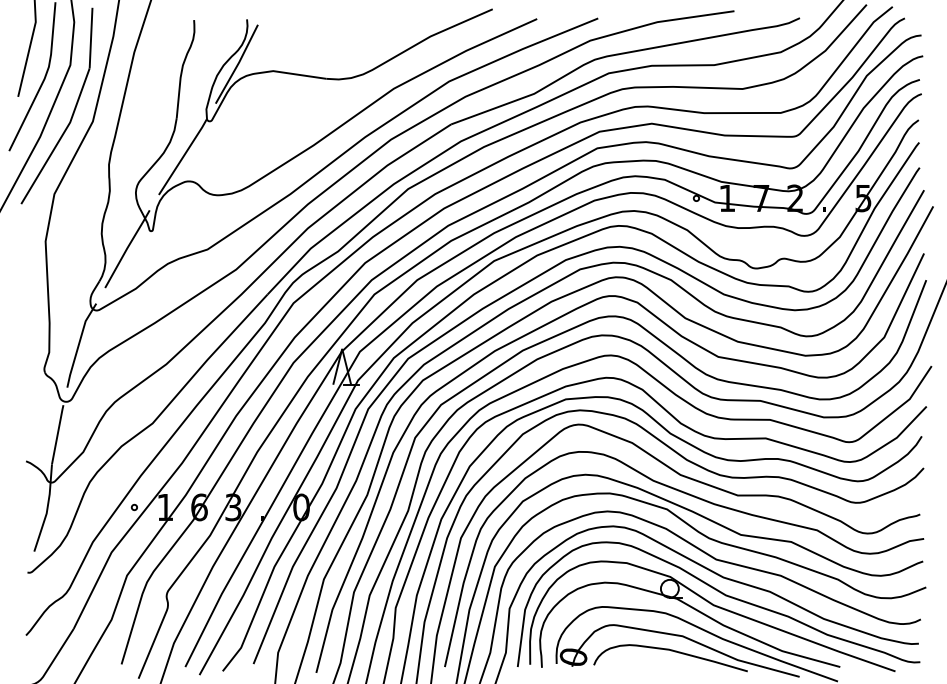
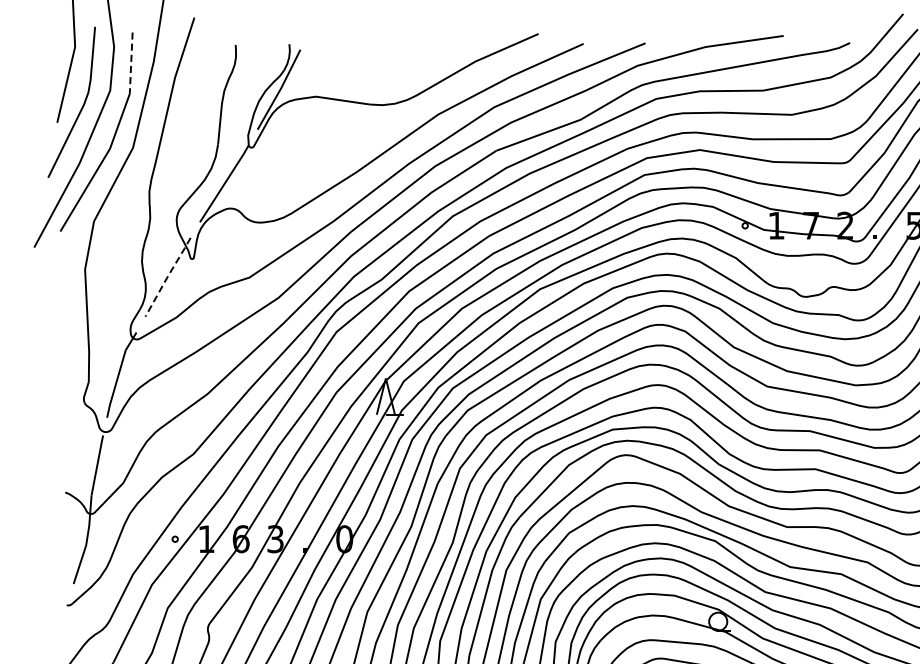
line: (91, 38) -> (131, 63), solid -> dashed
line: (127, 248) -> (168, 276), solid -> dashed

